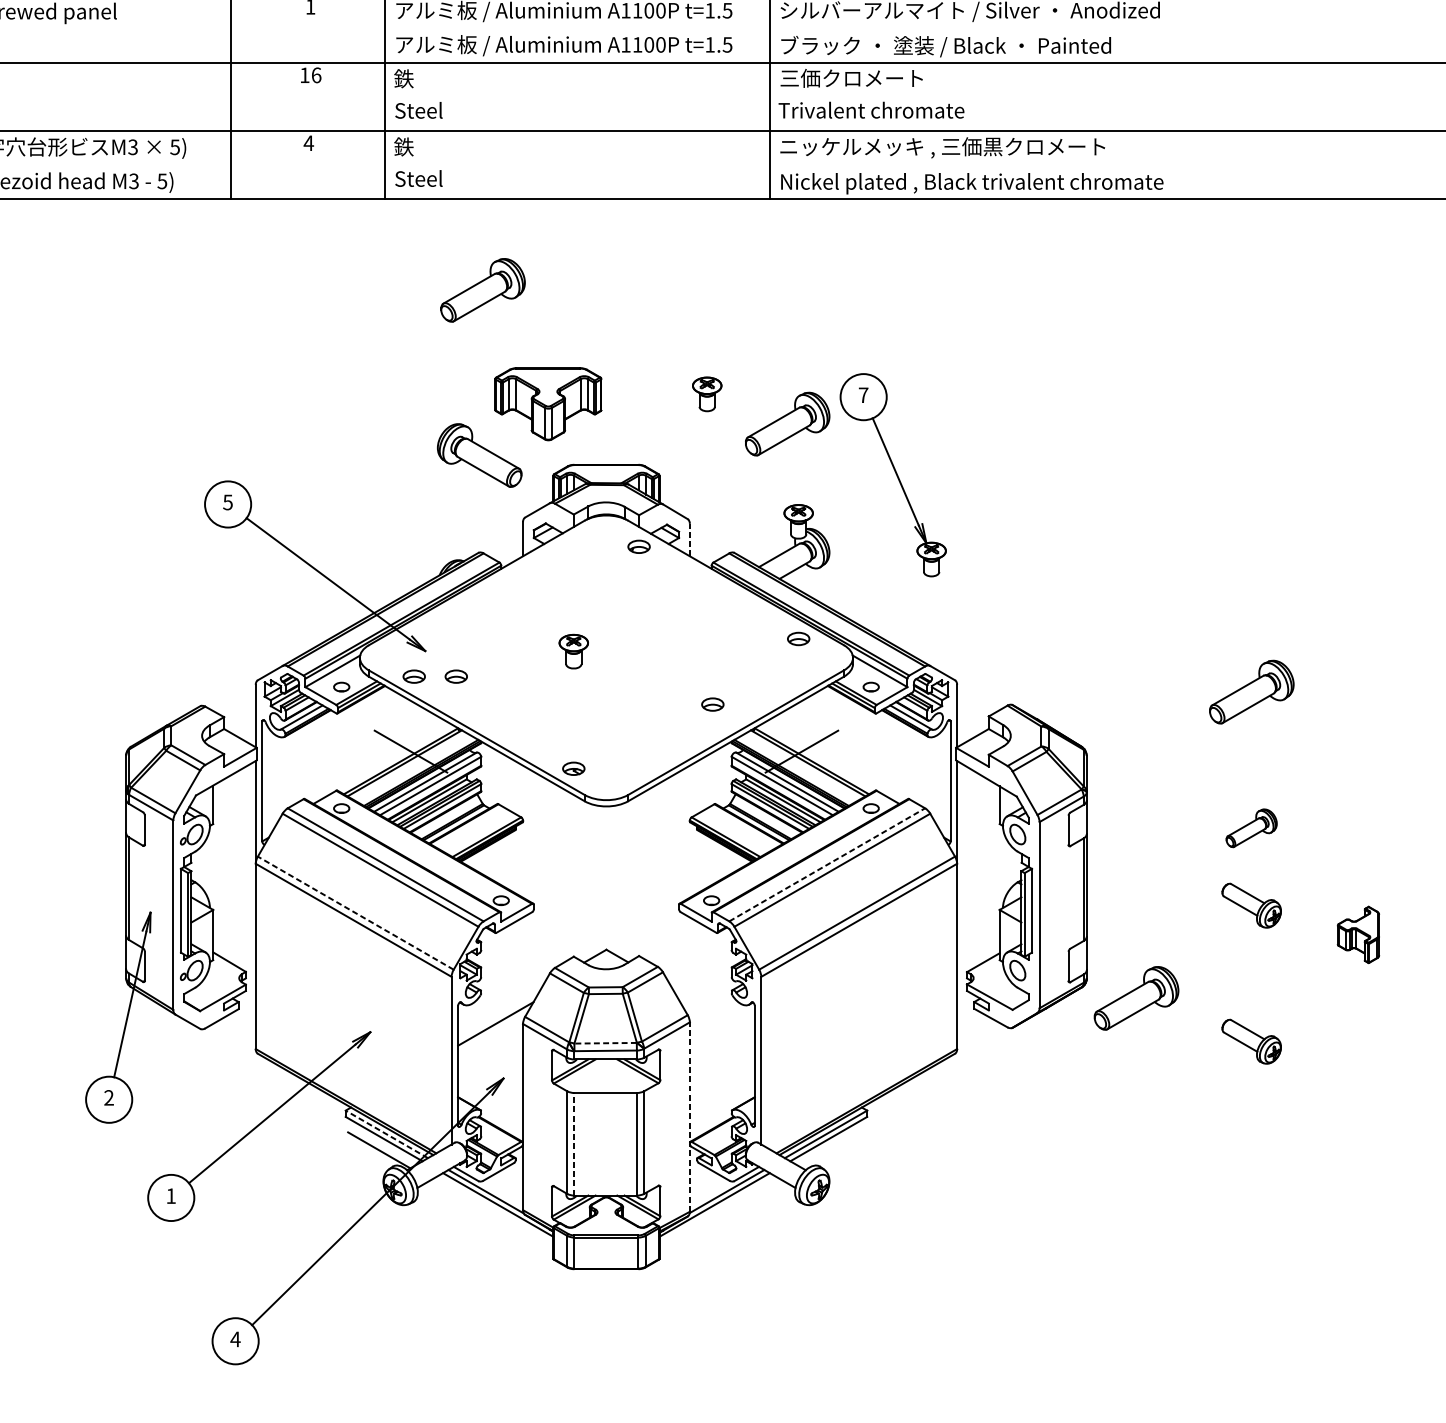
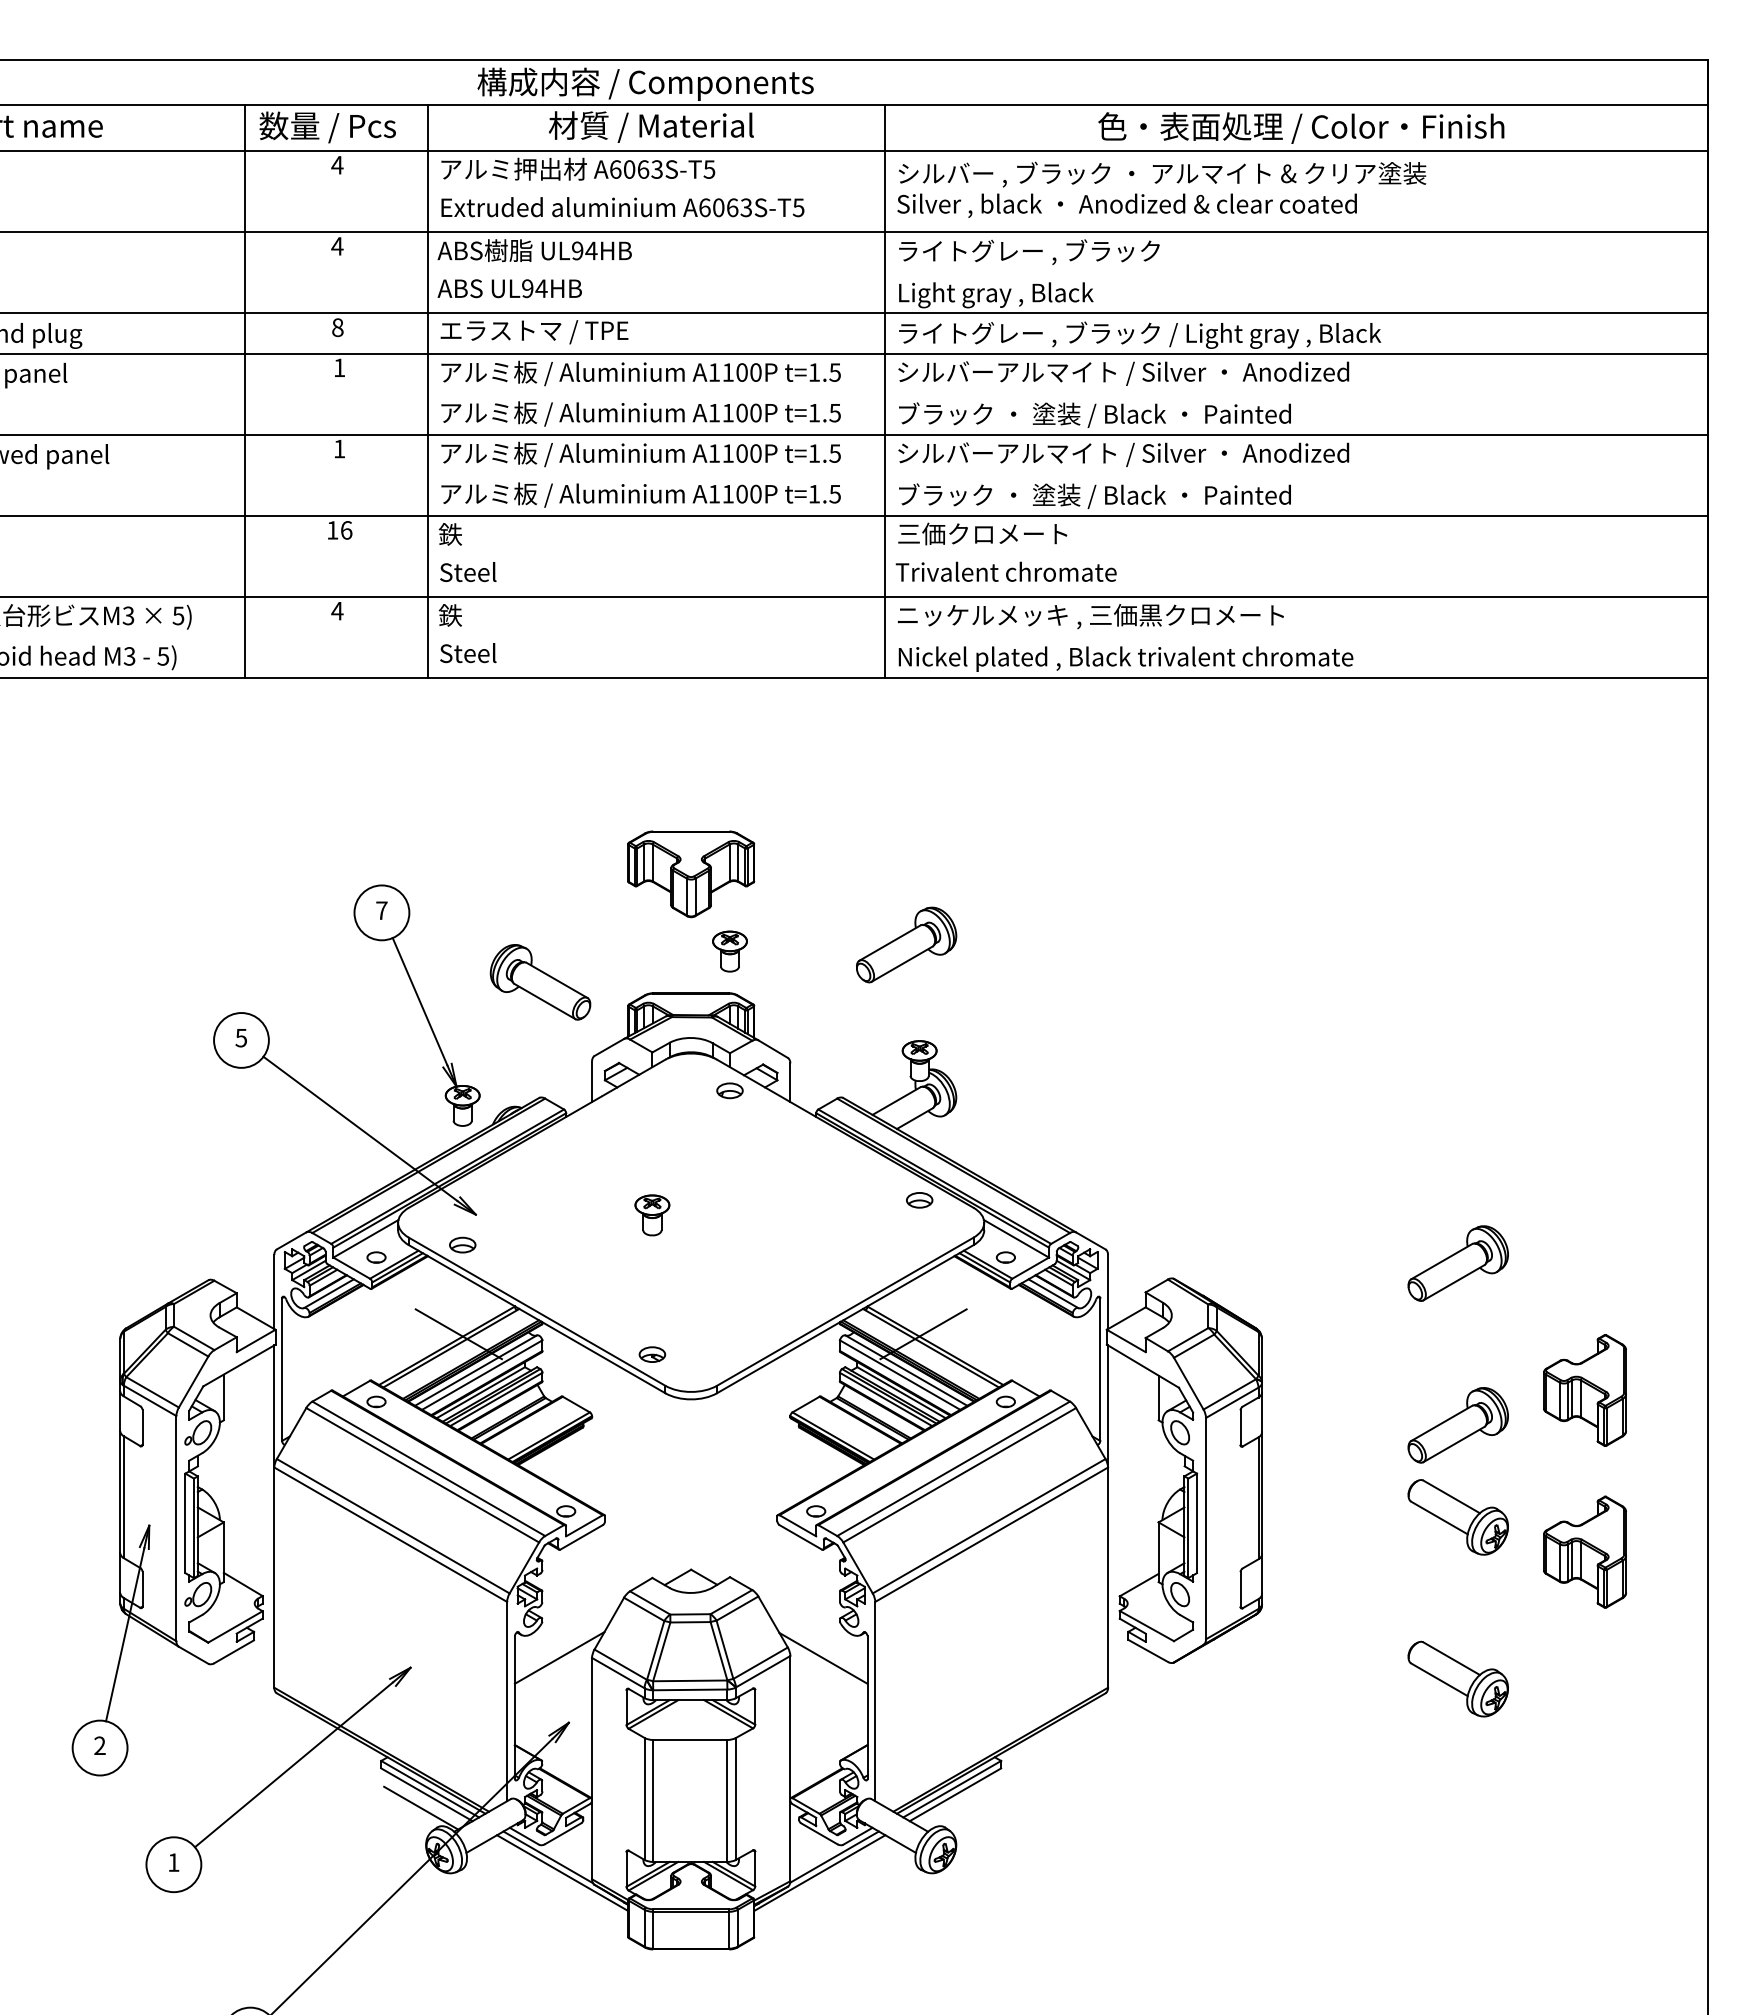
part: (483, 289) -> (544, 785), removed
part: (706, 394) -> (729, 951), moved
part: (548, 404) -> (691, 874), moved
part: (892, 475) -> (416, 1005), moved
line: (689, 539) -> (790, 1082), dashed -> solid
part: (456, 676) -> (512, 1244), removed
part: (712, 704) -> (817, 1278), removed
part: (1357, 798) -> (1584, 1390), added
part: (1251, 828) -> (1457, 1425), size x1.67
line: (827, 864) -> (954, 1468), dashed -> solid
part: (1251, 905) -> (1457, 1517), size x1.43
line: (355, 912) -> (392, 1525), dashed -> solid
part: (1357, 934) -> (1584, 1551), size x1.67
part: (1135, 998) -> (1320, 1627), removed
line: (717, 1023) -> (823, 1657), added
part: (1251, 1041) -> (1457, 1678), size x1.43
line: (605, 1042) -> (689, 1680), dashed -> solid
line: (689, 1116) -> (790, 1768), dashed -> solid
line: (386, 1133) -> (429, 1788), dashed -> solid
line: (574, 1143) -> (653, 1800), dashed -> solid

